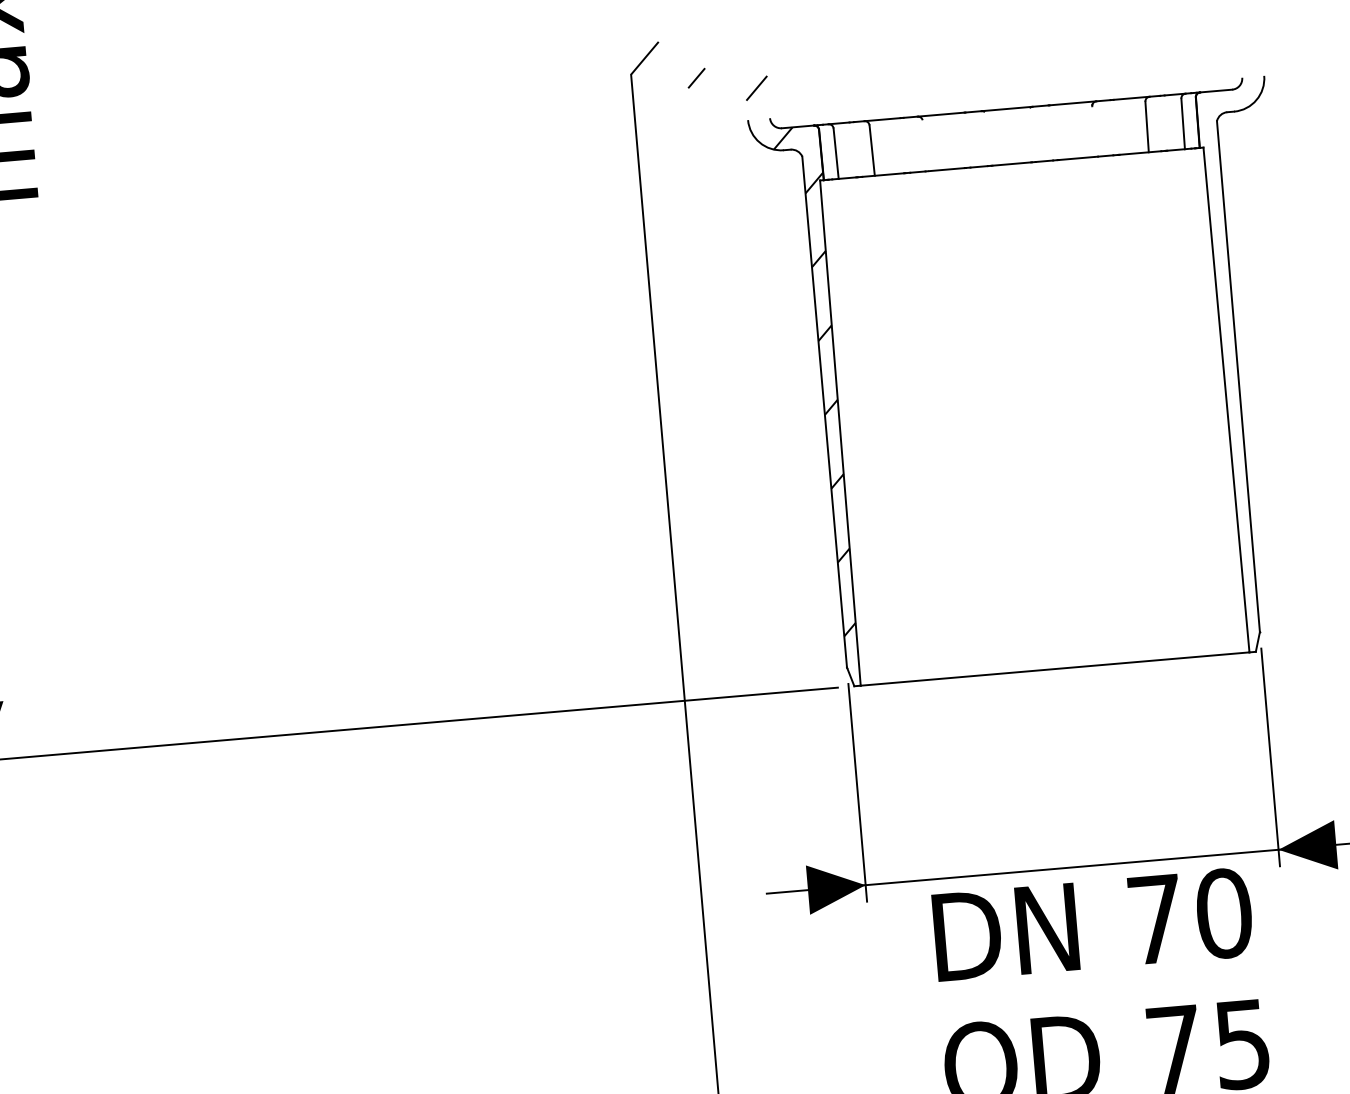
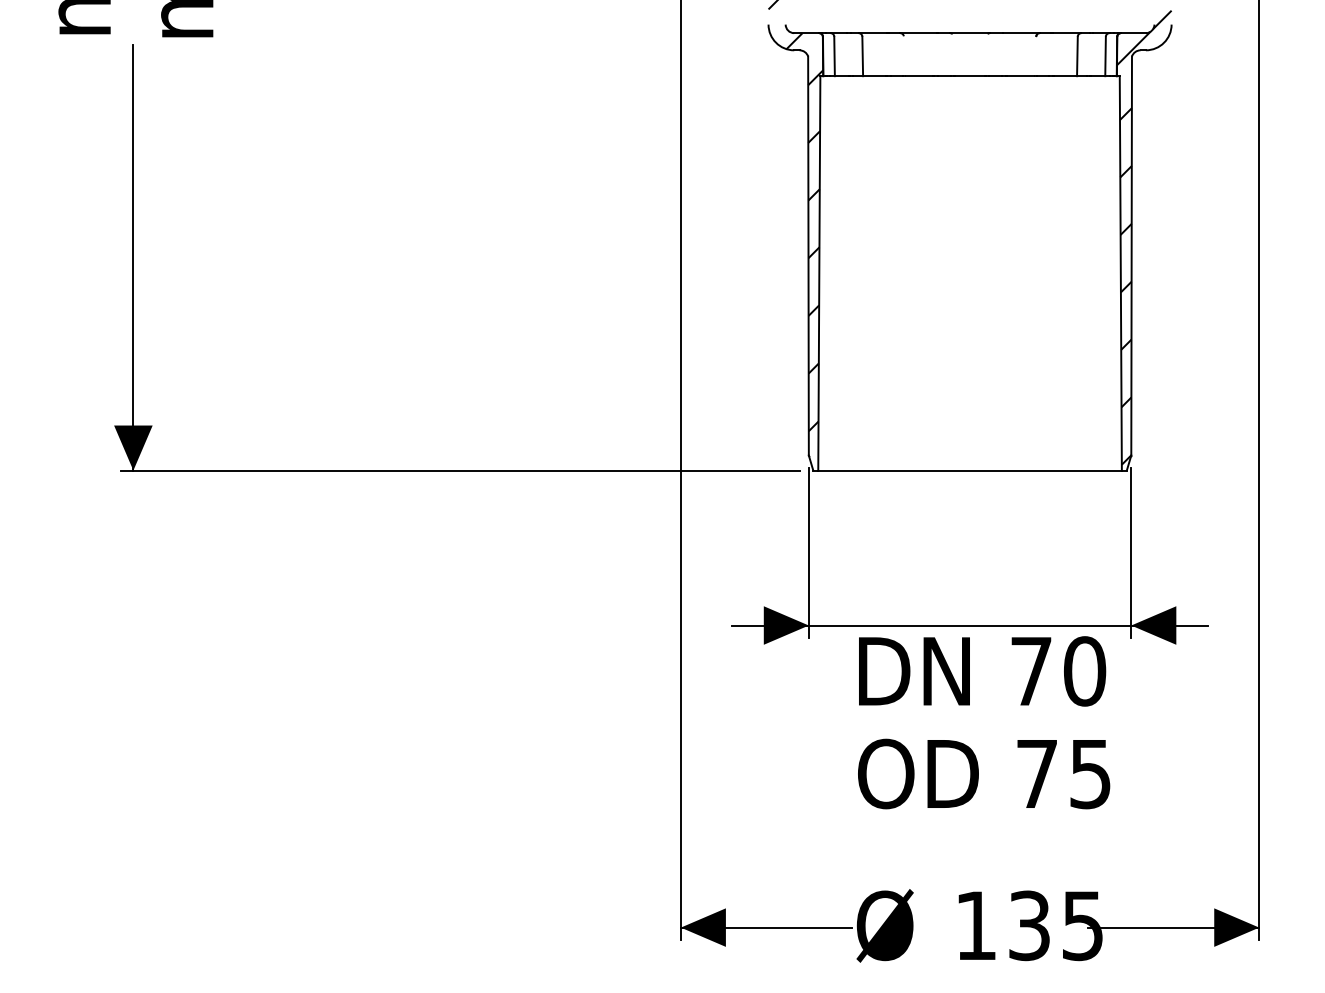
hatch: (1252, 351) -> (1144, 237), added

